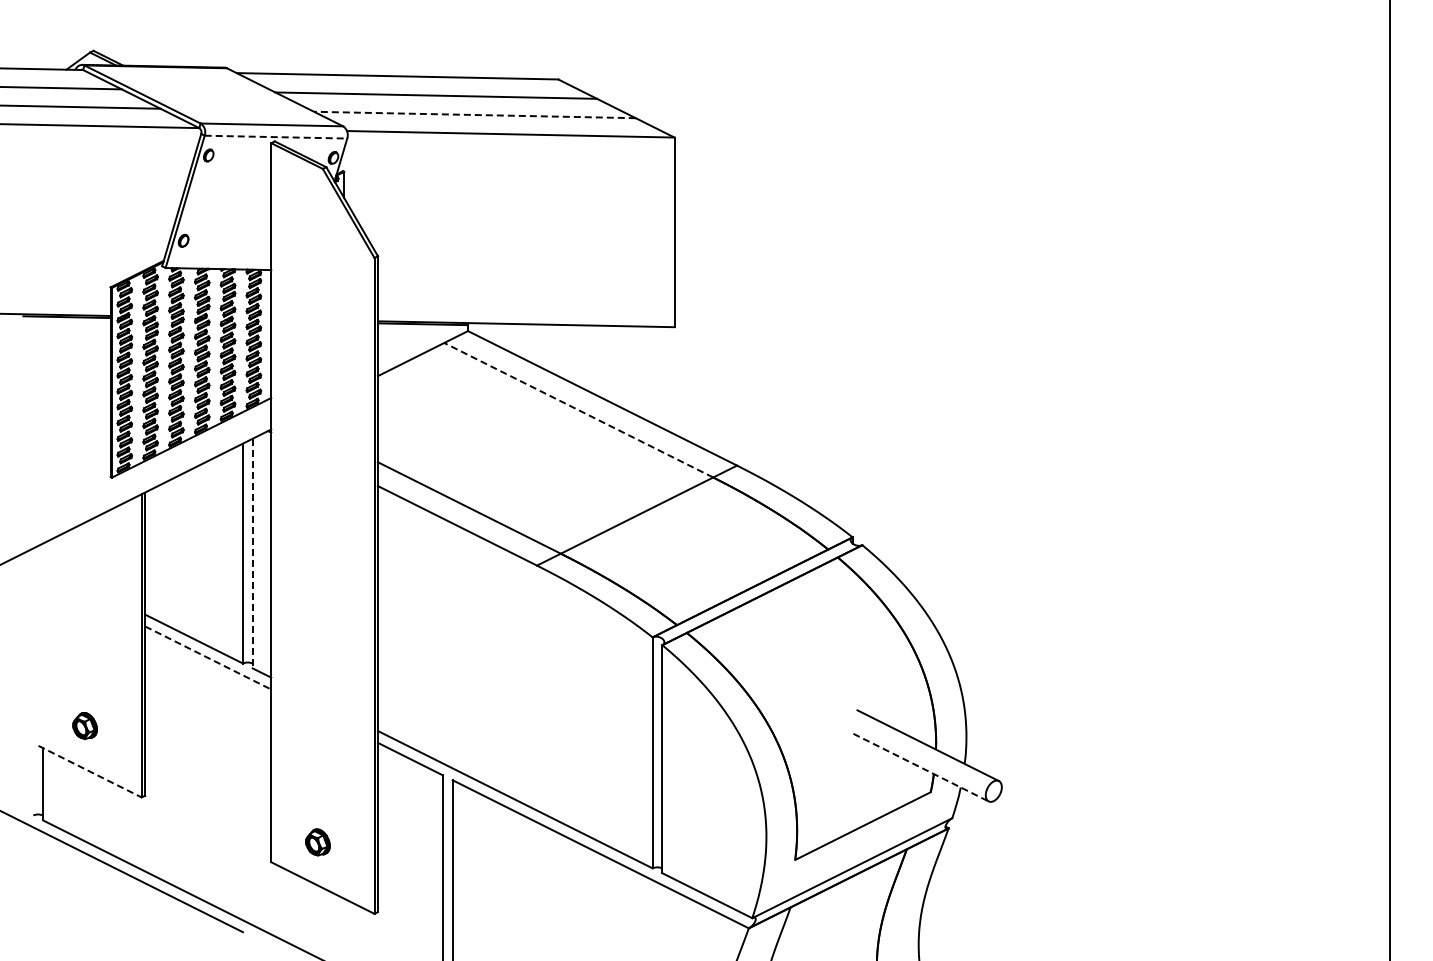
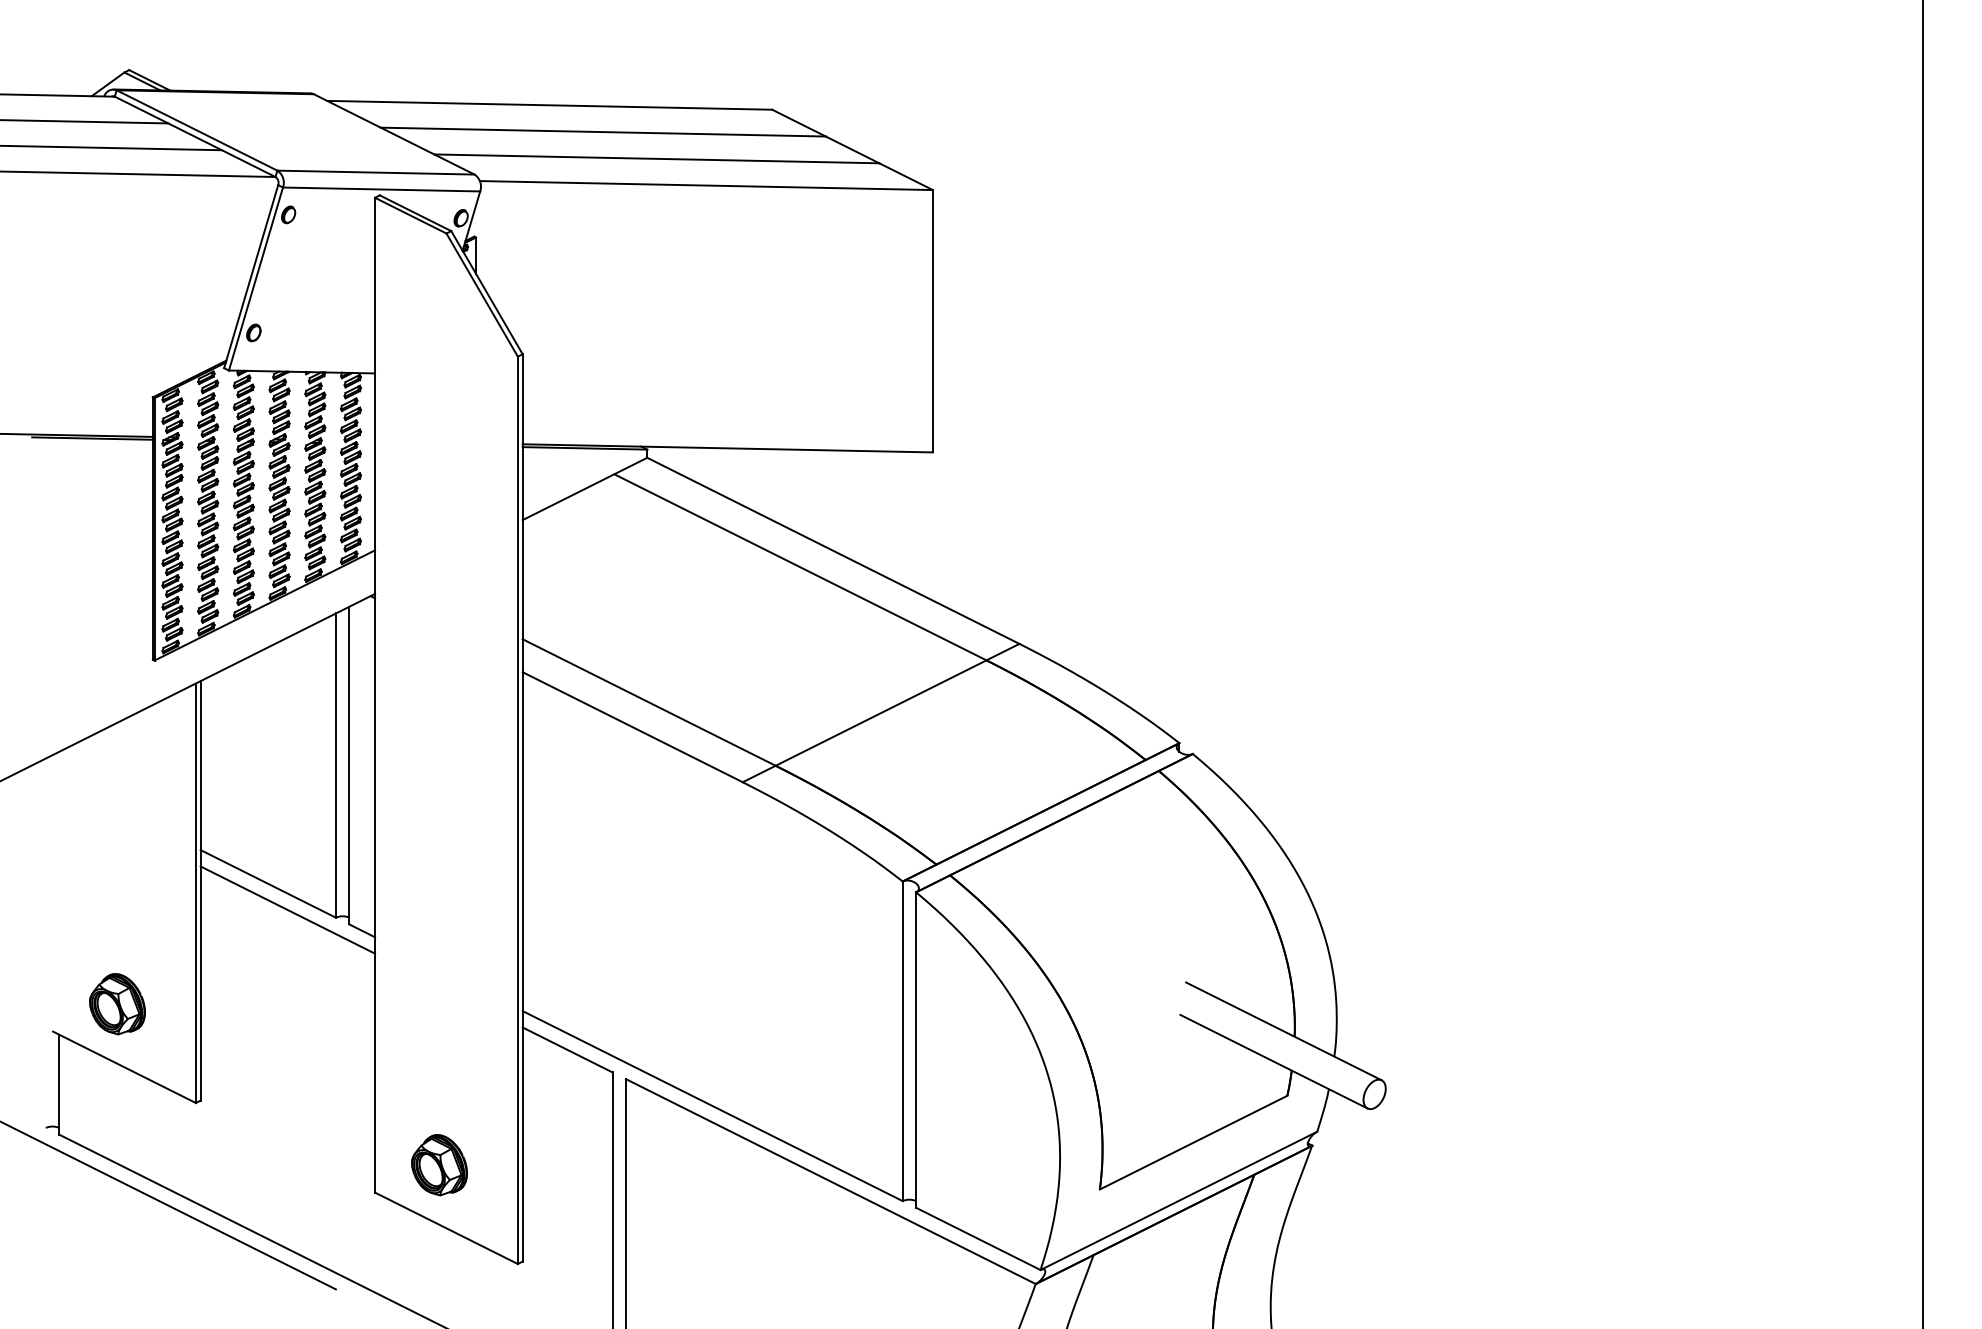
line: (474, 115) -> (656, 159), dashed -> solid
line: (276, 137) -> (382, 189), dashed -> solid
line: (578, 410) -> (800, 567), dashed -> solid
line: (252, 553) -> (349, 765), dashed -> solid
line: (208, 658) -> (288, 910), dashed -> solid
part: (84, 725) -> (116, 1003), size x1.67
line: (921, 767) -> (1274, 1061), dashed -> solid
line: (90, 771) -> (124, 1067), dashed -> solid
part: (317, 842) -> (439, 1165), size x1.67

